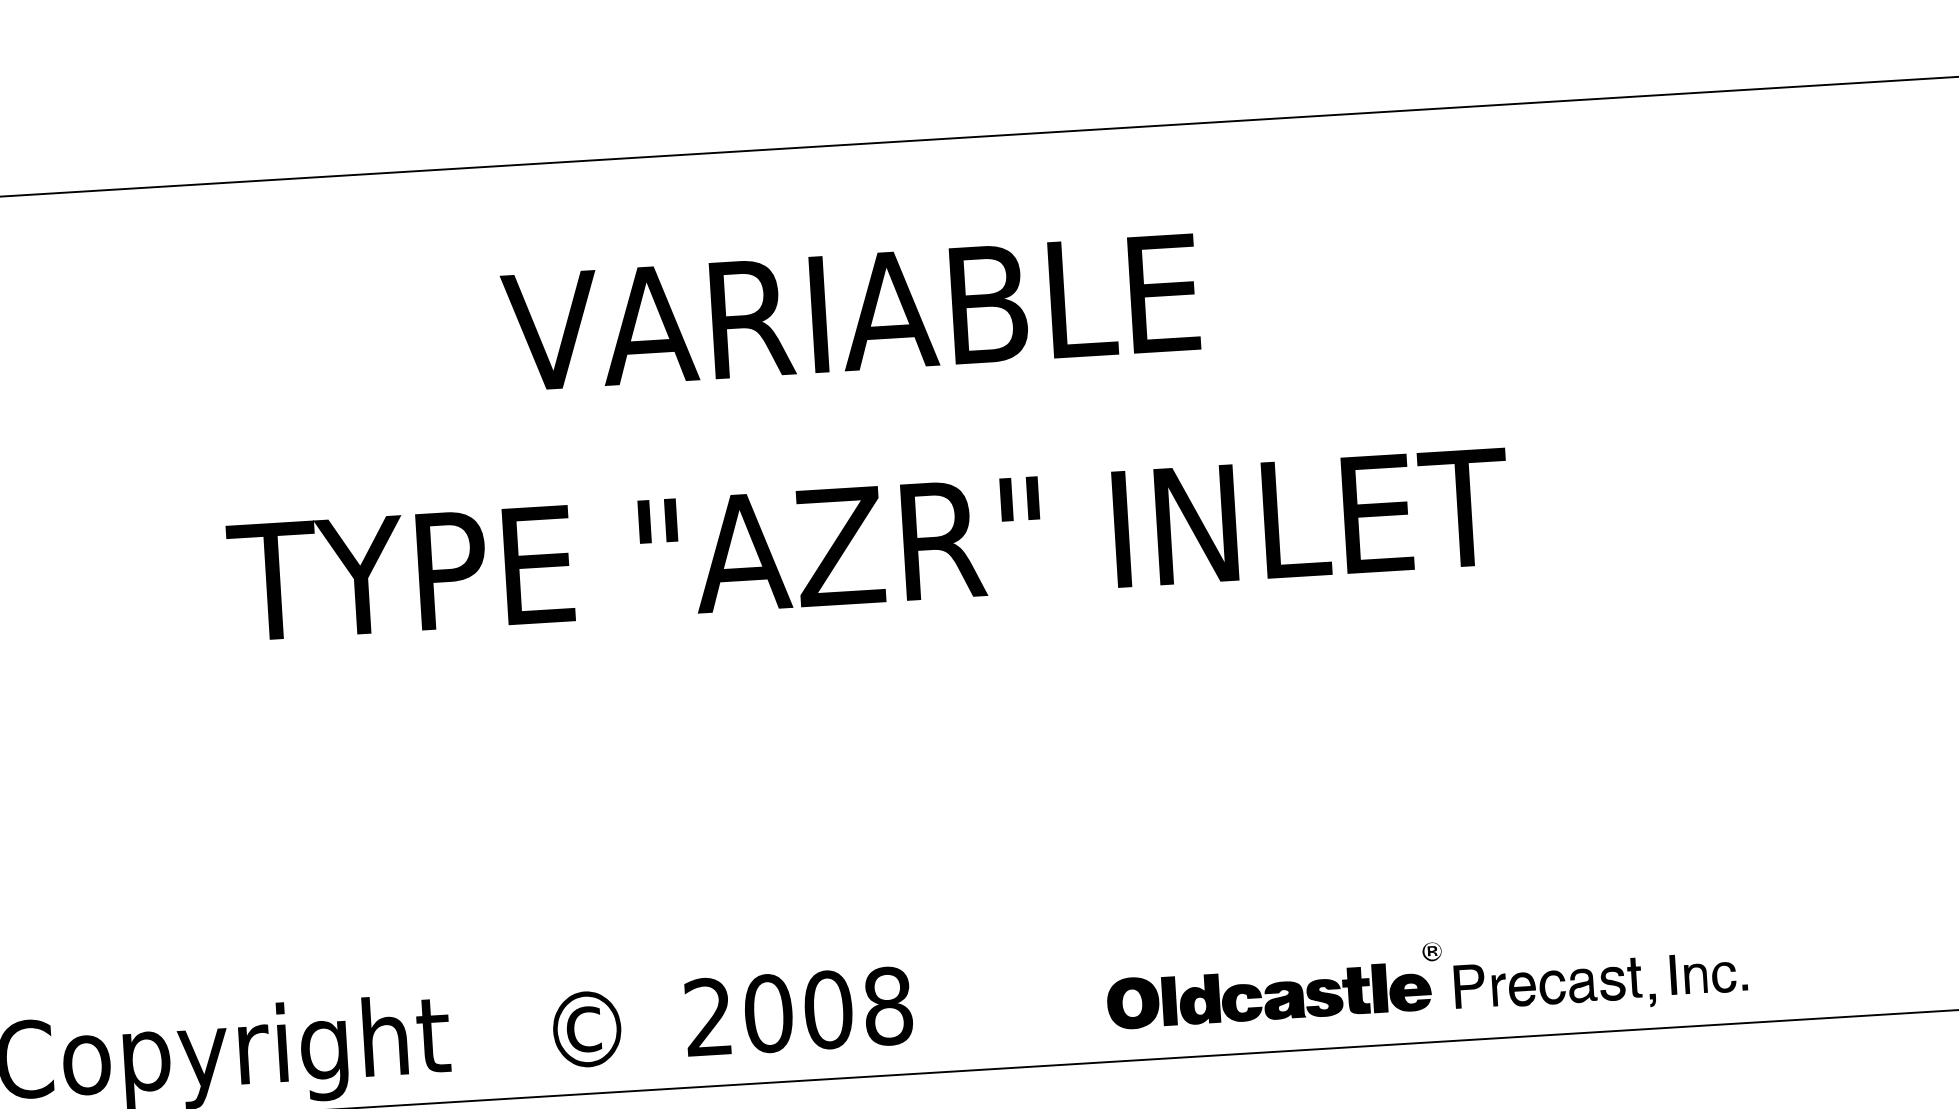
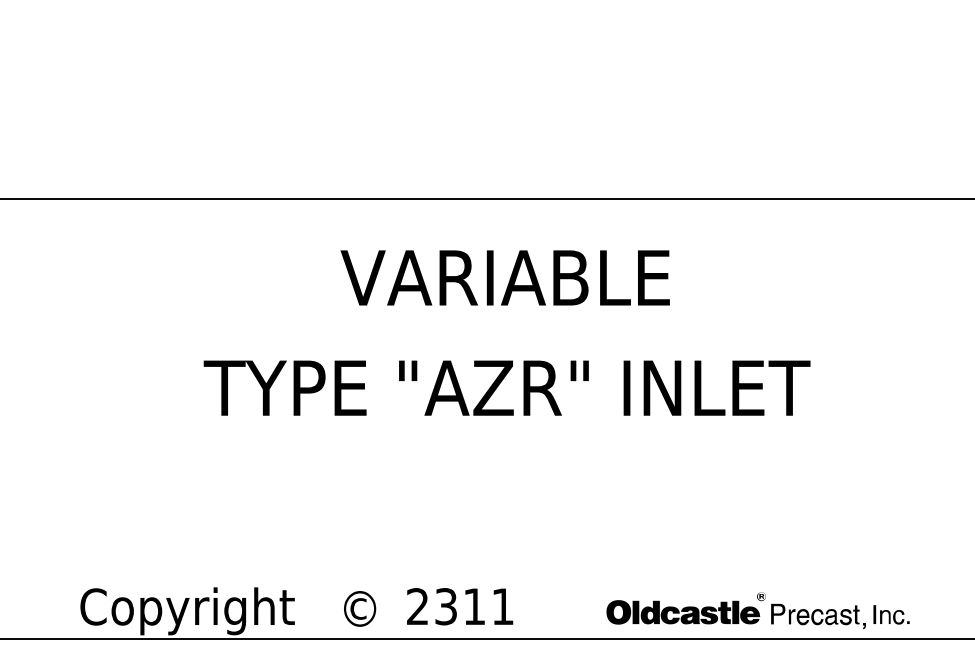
text: (828, 1009) -> (474, 606), 2008 -> 2311

